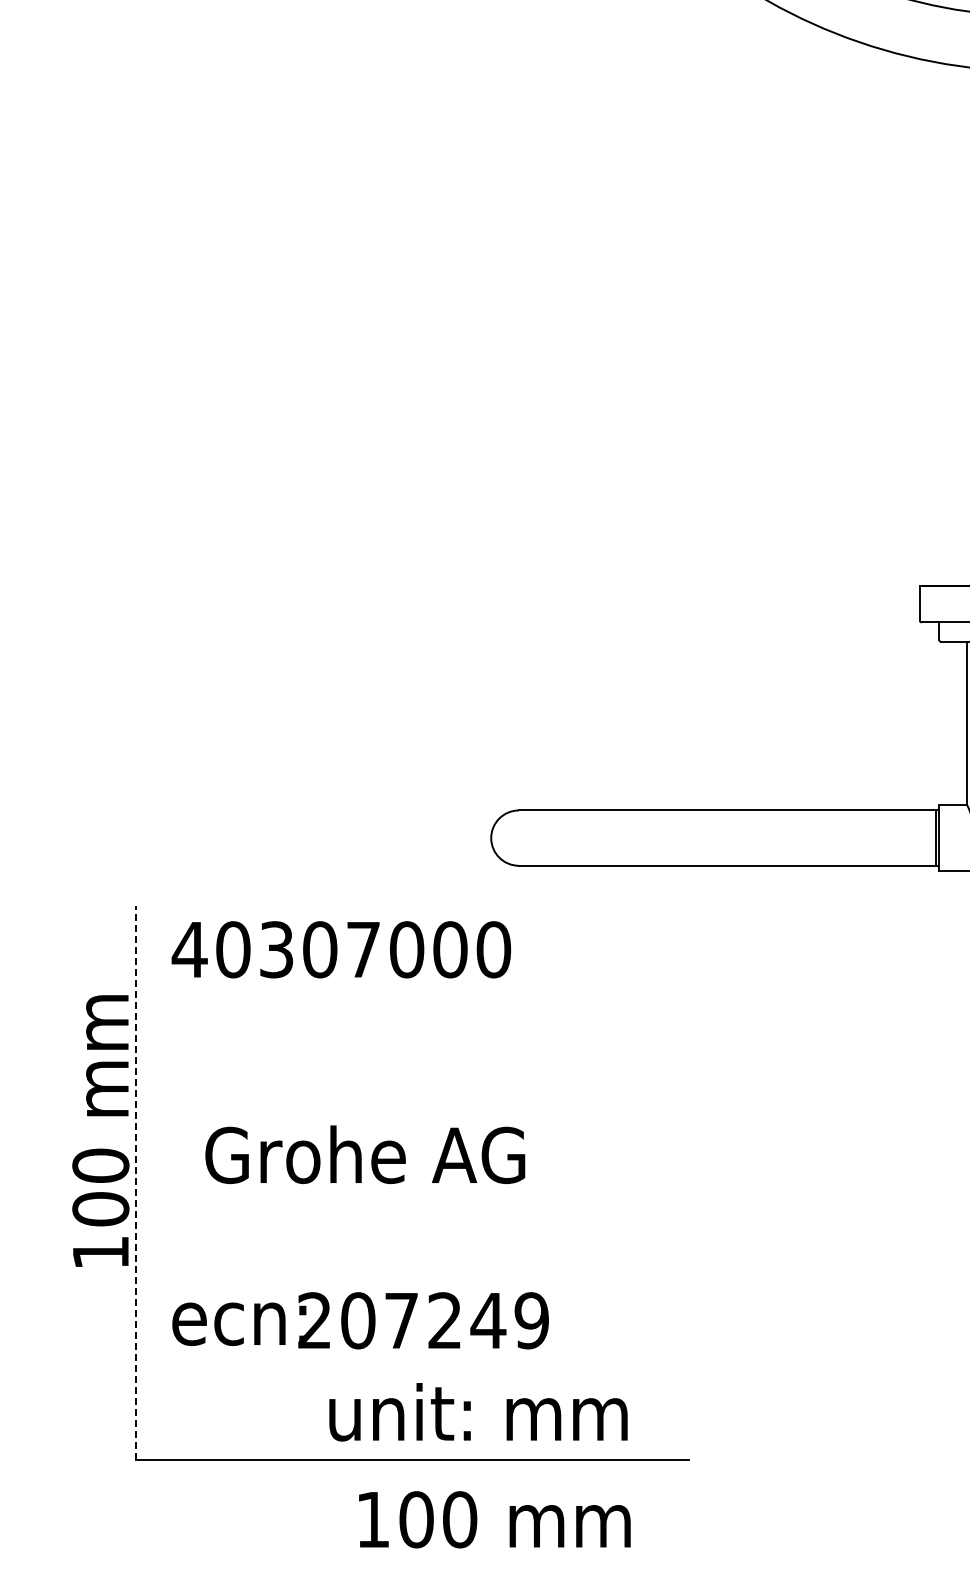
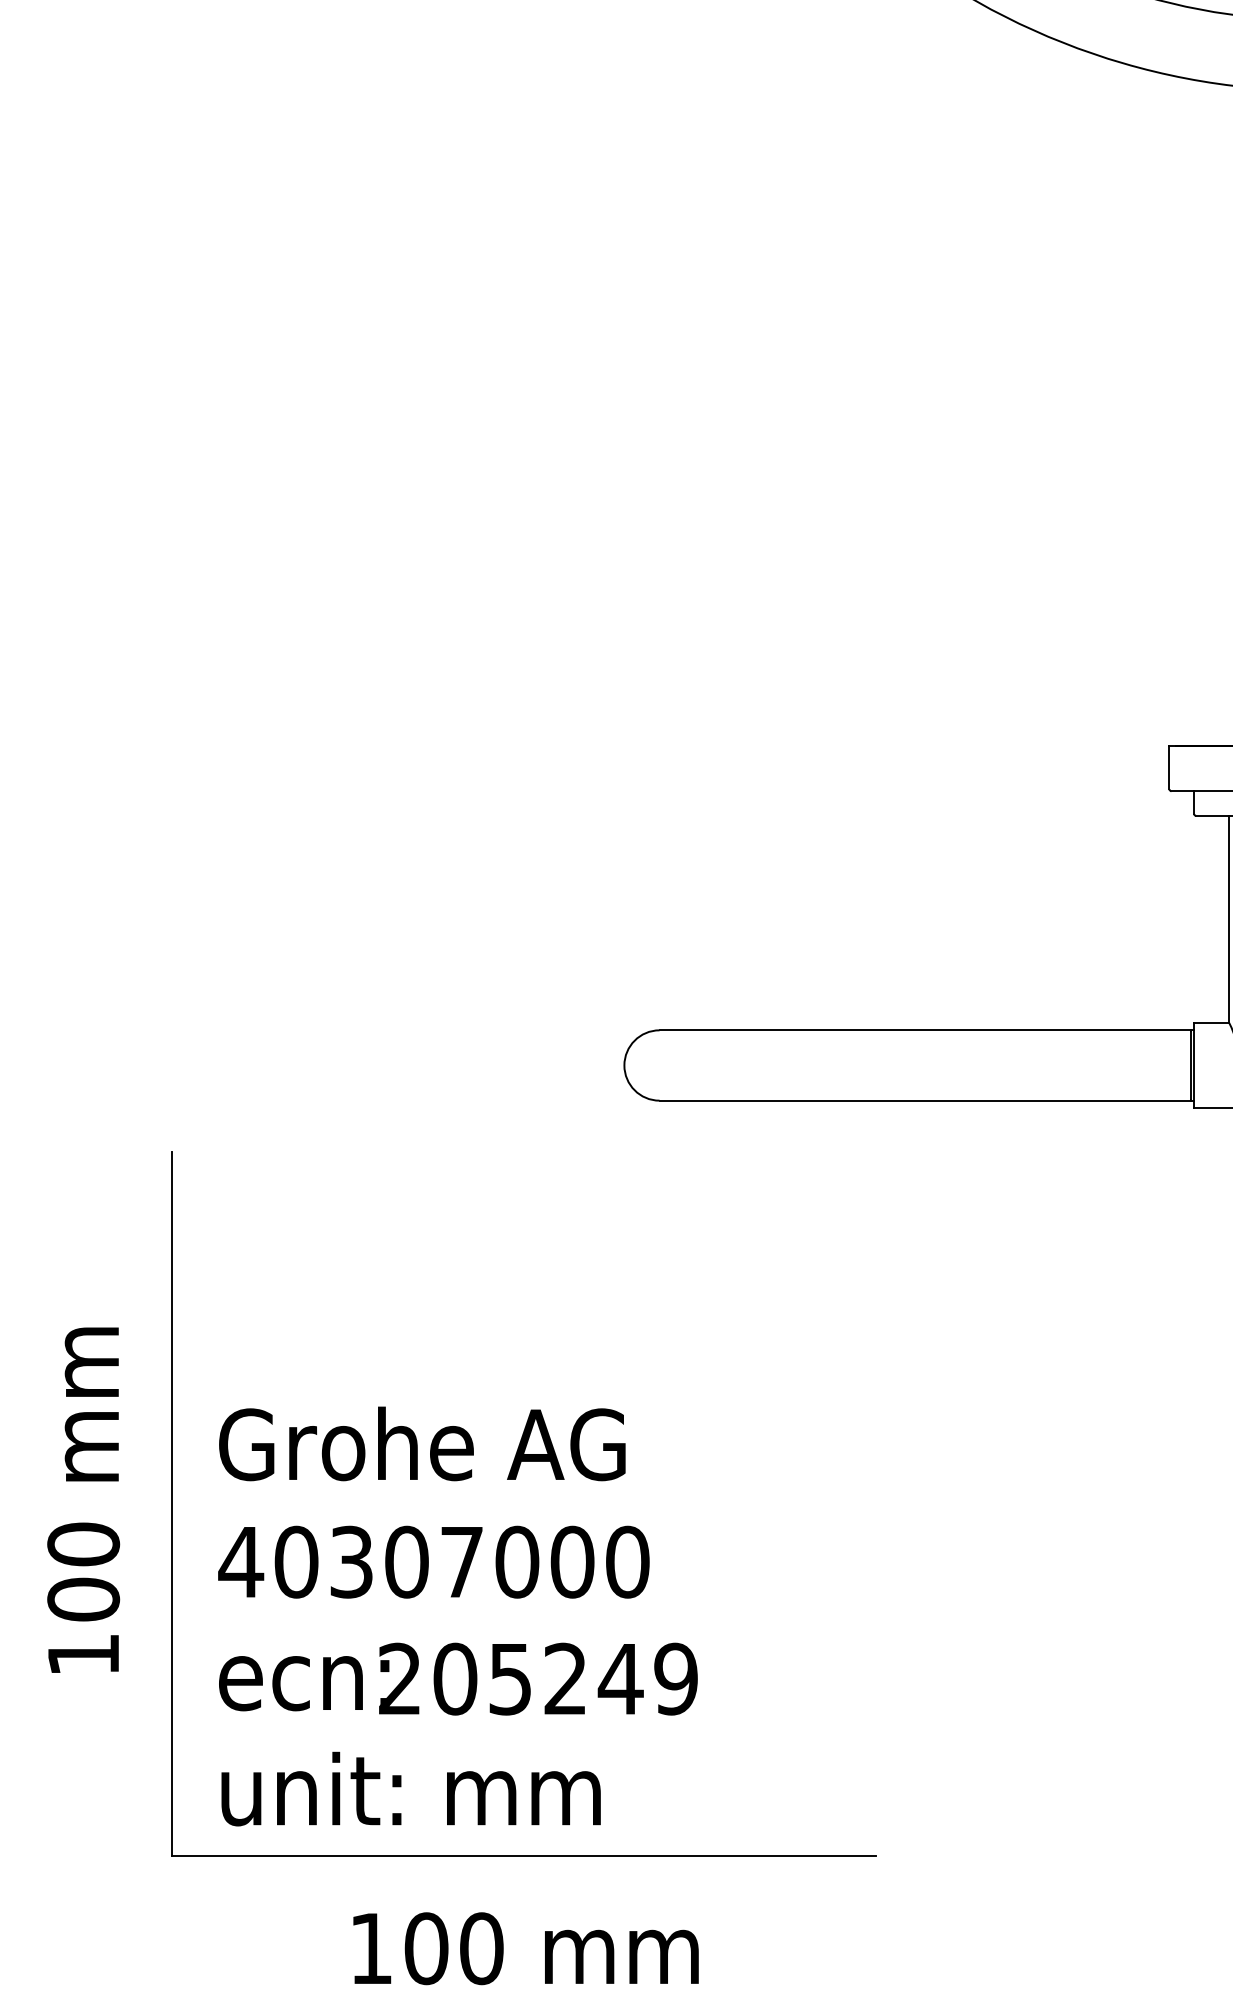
text: (341, 949) -> (434, 1561), moved
text: (100, 1130) -> (83, 1499), moved
text: (365, 1154) -> (422, 1443), moved
line: (135, 1182) -> (172, 1503), dashed -> solid
text: (401, 1321) -> (510, 1680), 207249 -> 205249
text: (478, 1412) -> (411, 1789), moved
text: (494, 1519) -> (525, 1948), moved

